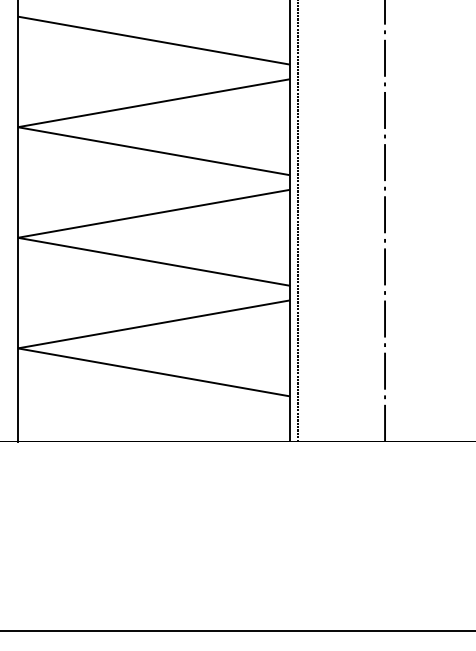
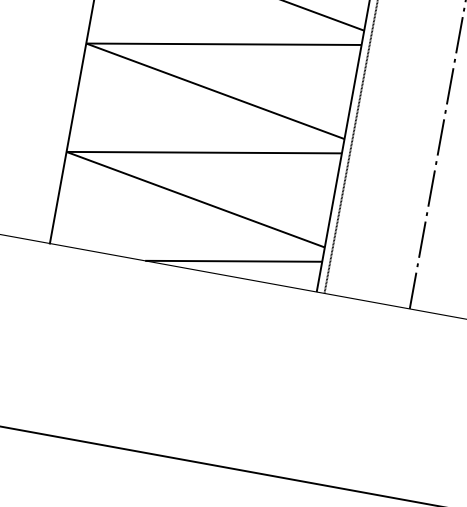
line: (202, 425) -> (233, 260), added

